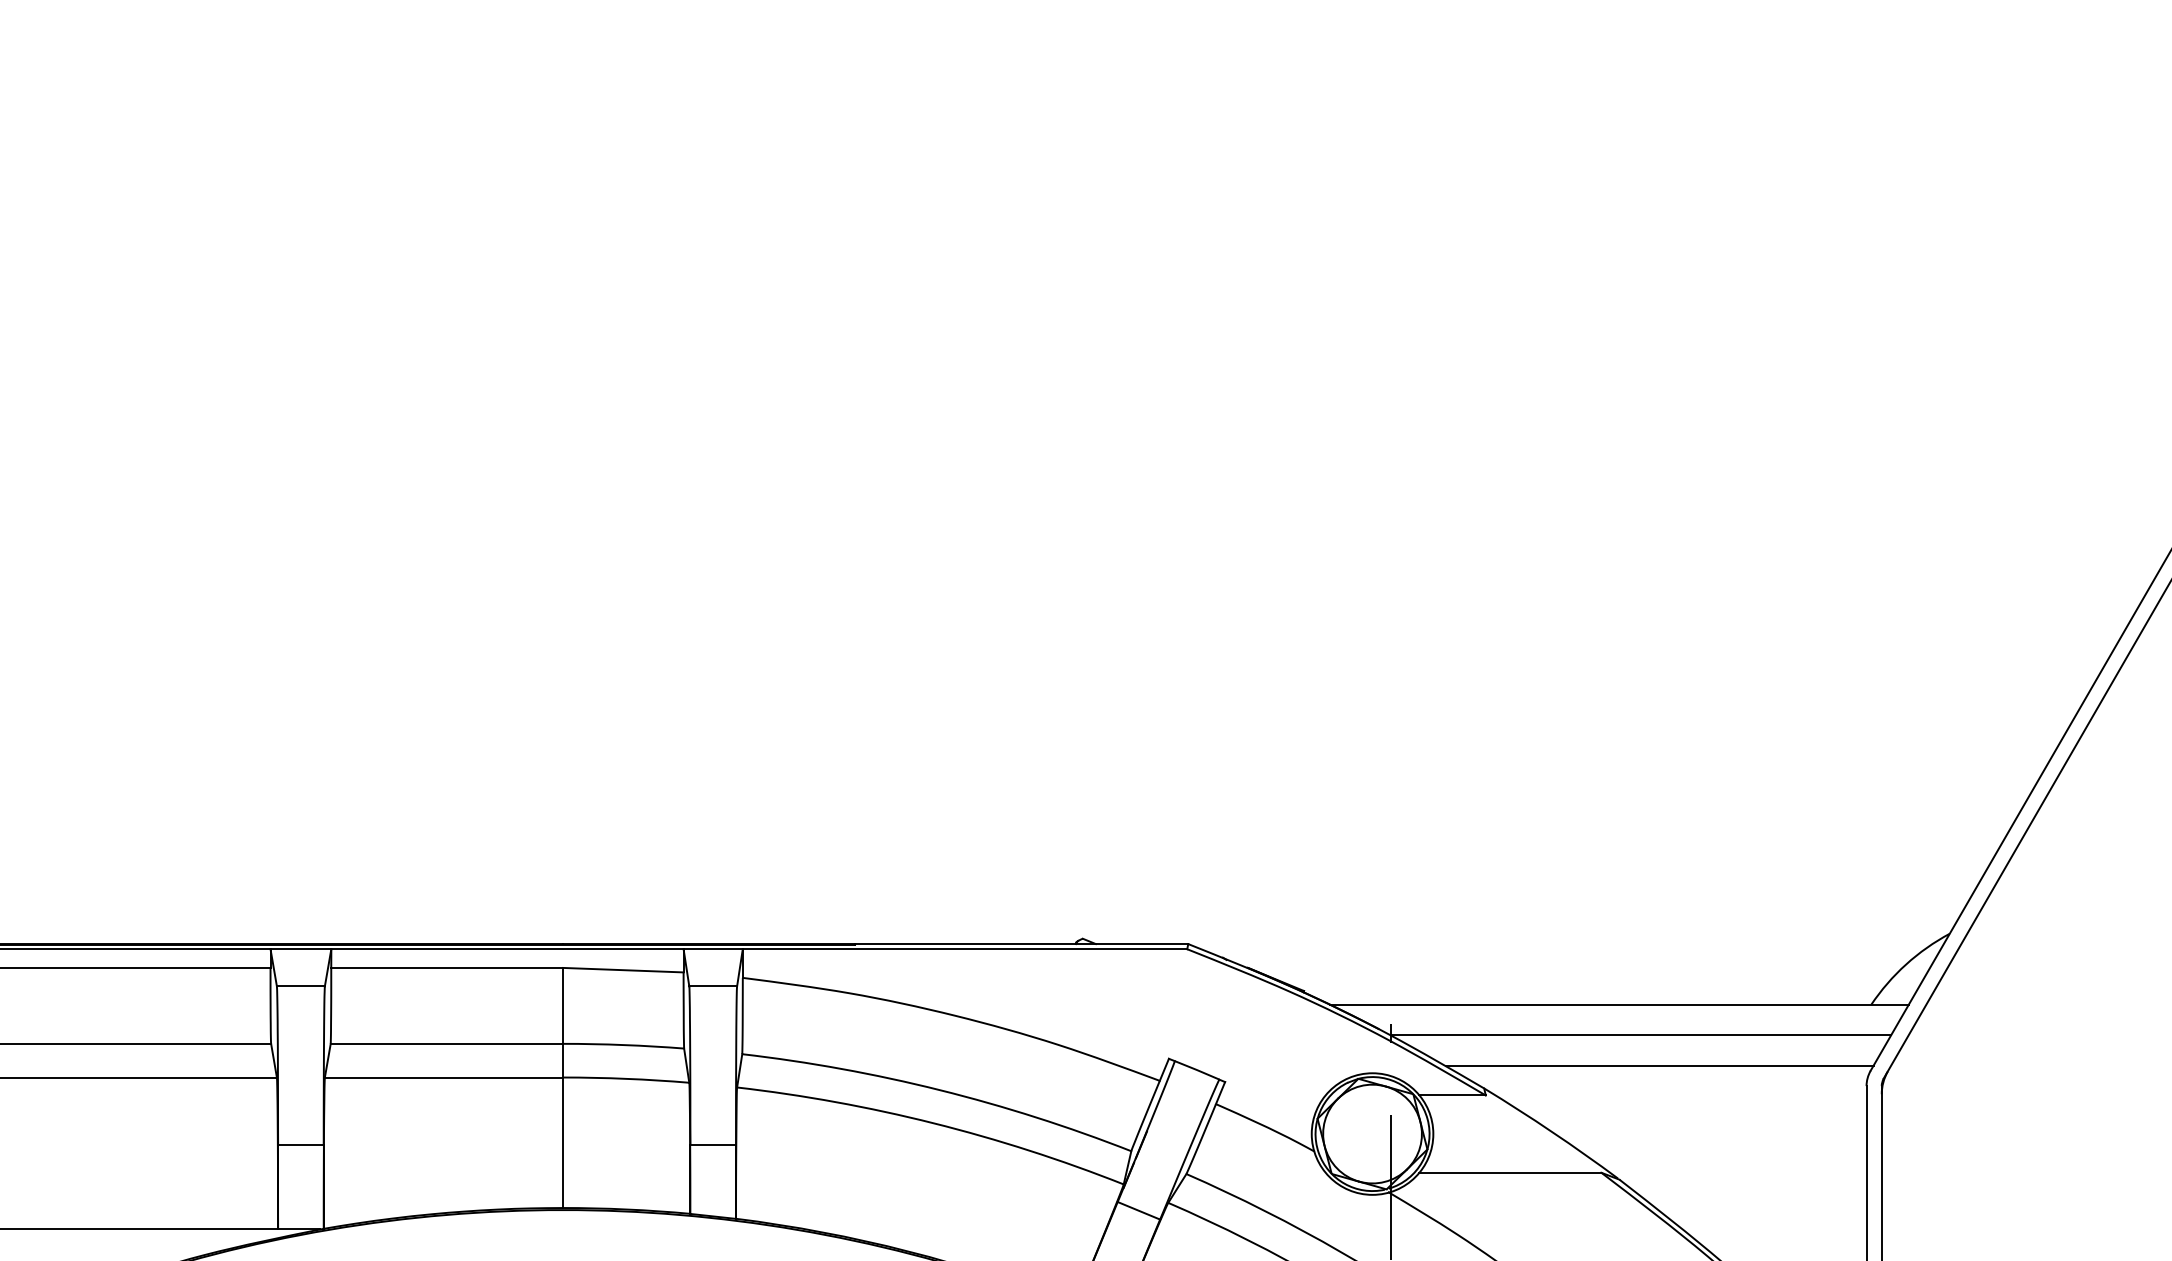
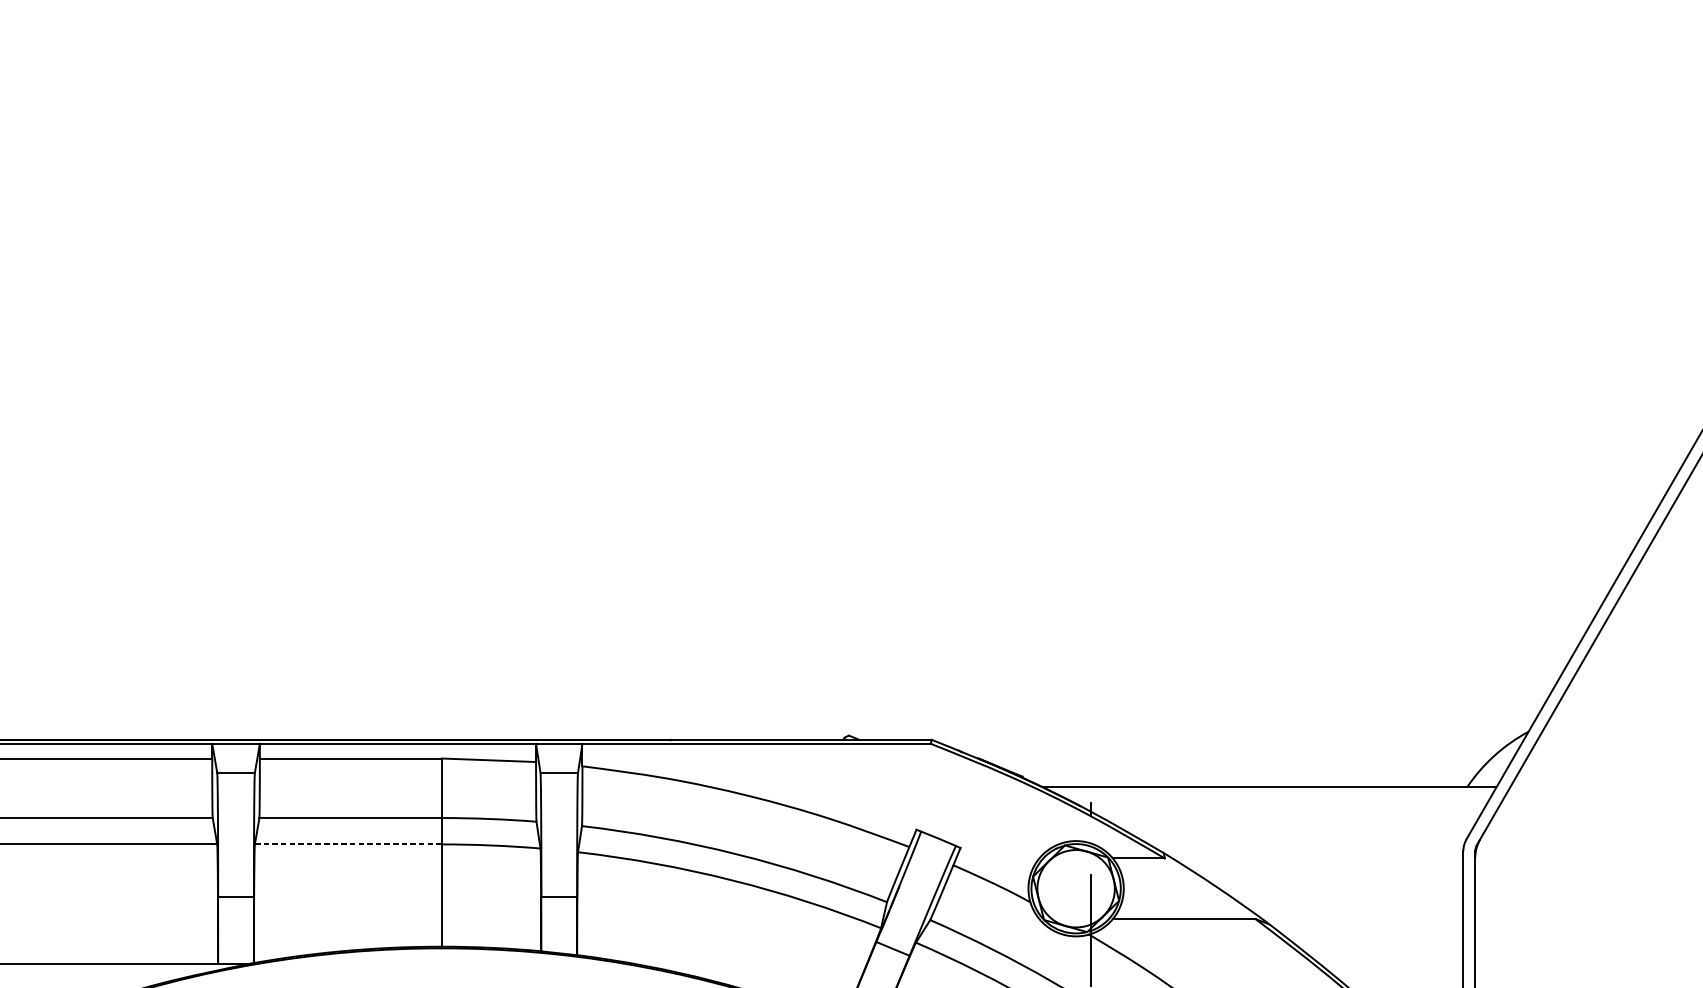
line: (1640, 1035) -> (1286, 811), removed
line: (1659, 1065) -> (1301, 834), removed
line: (443, 1077) -> (347, 844), solid -> dashed

